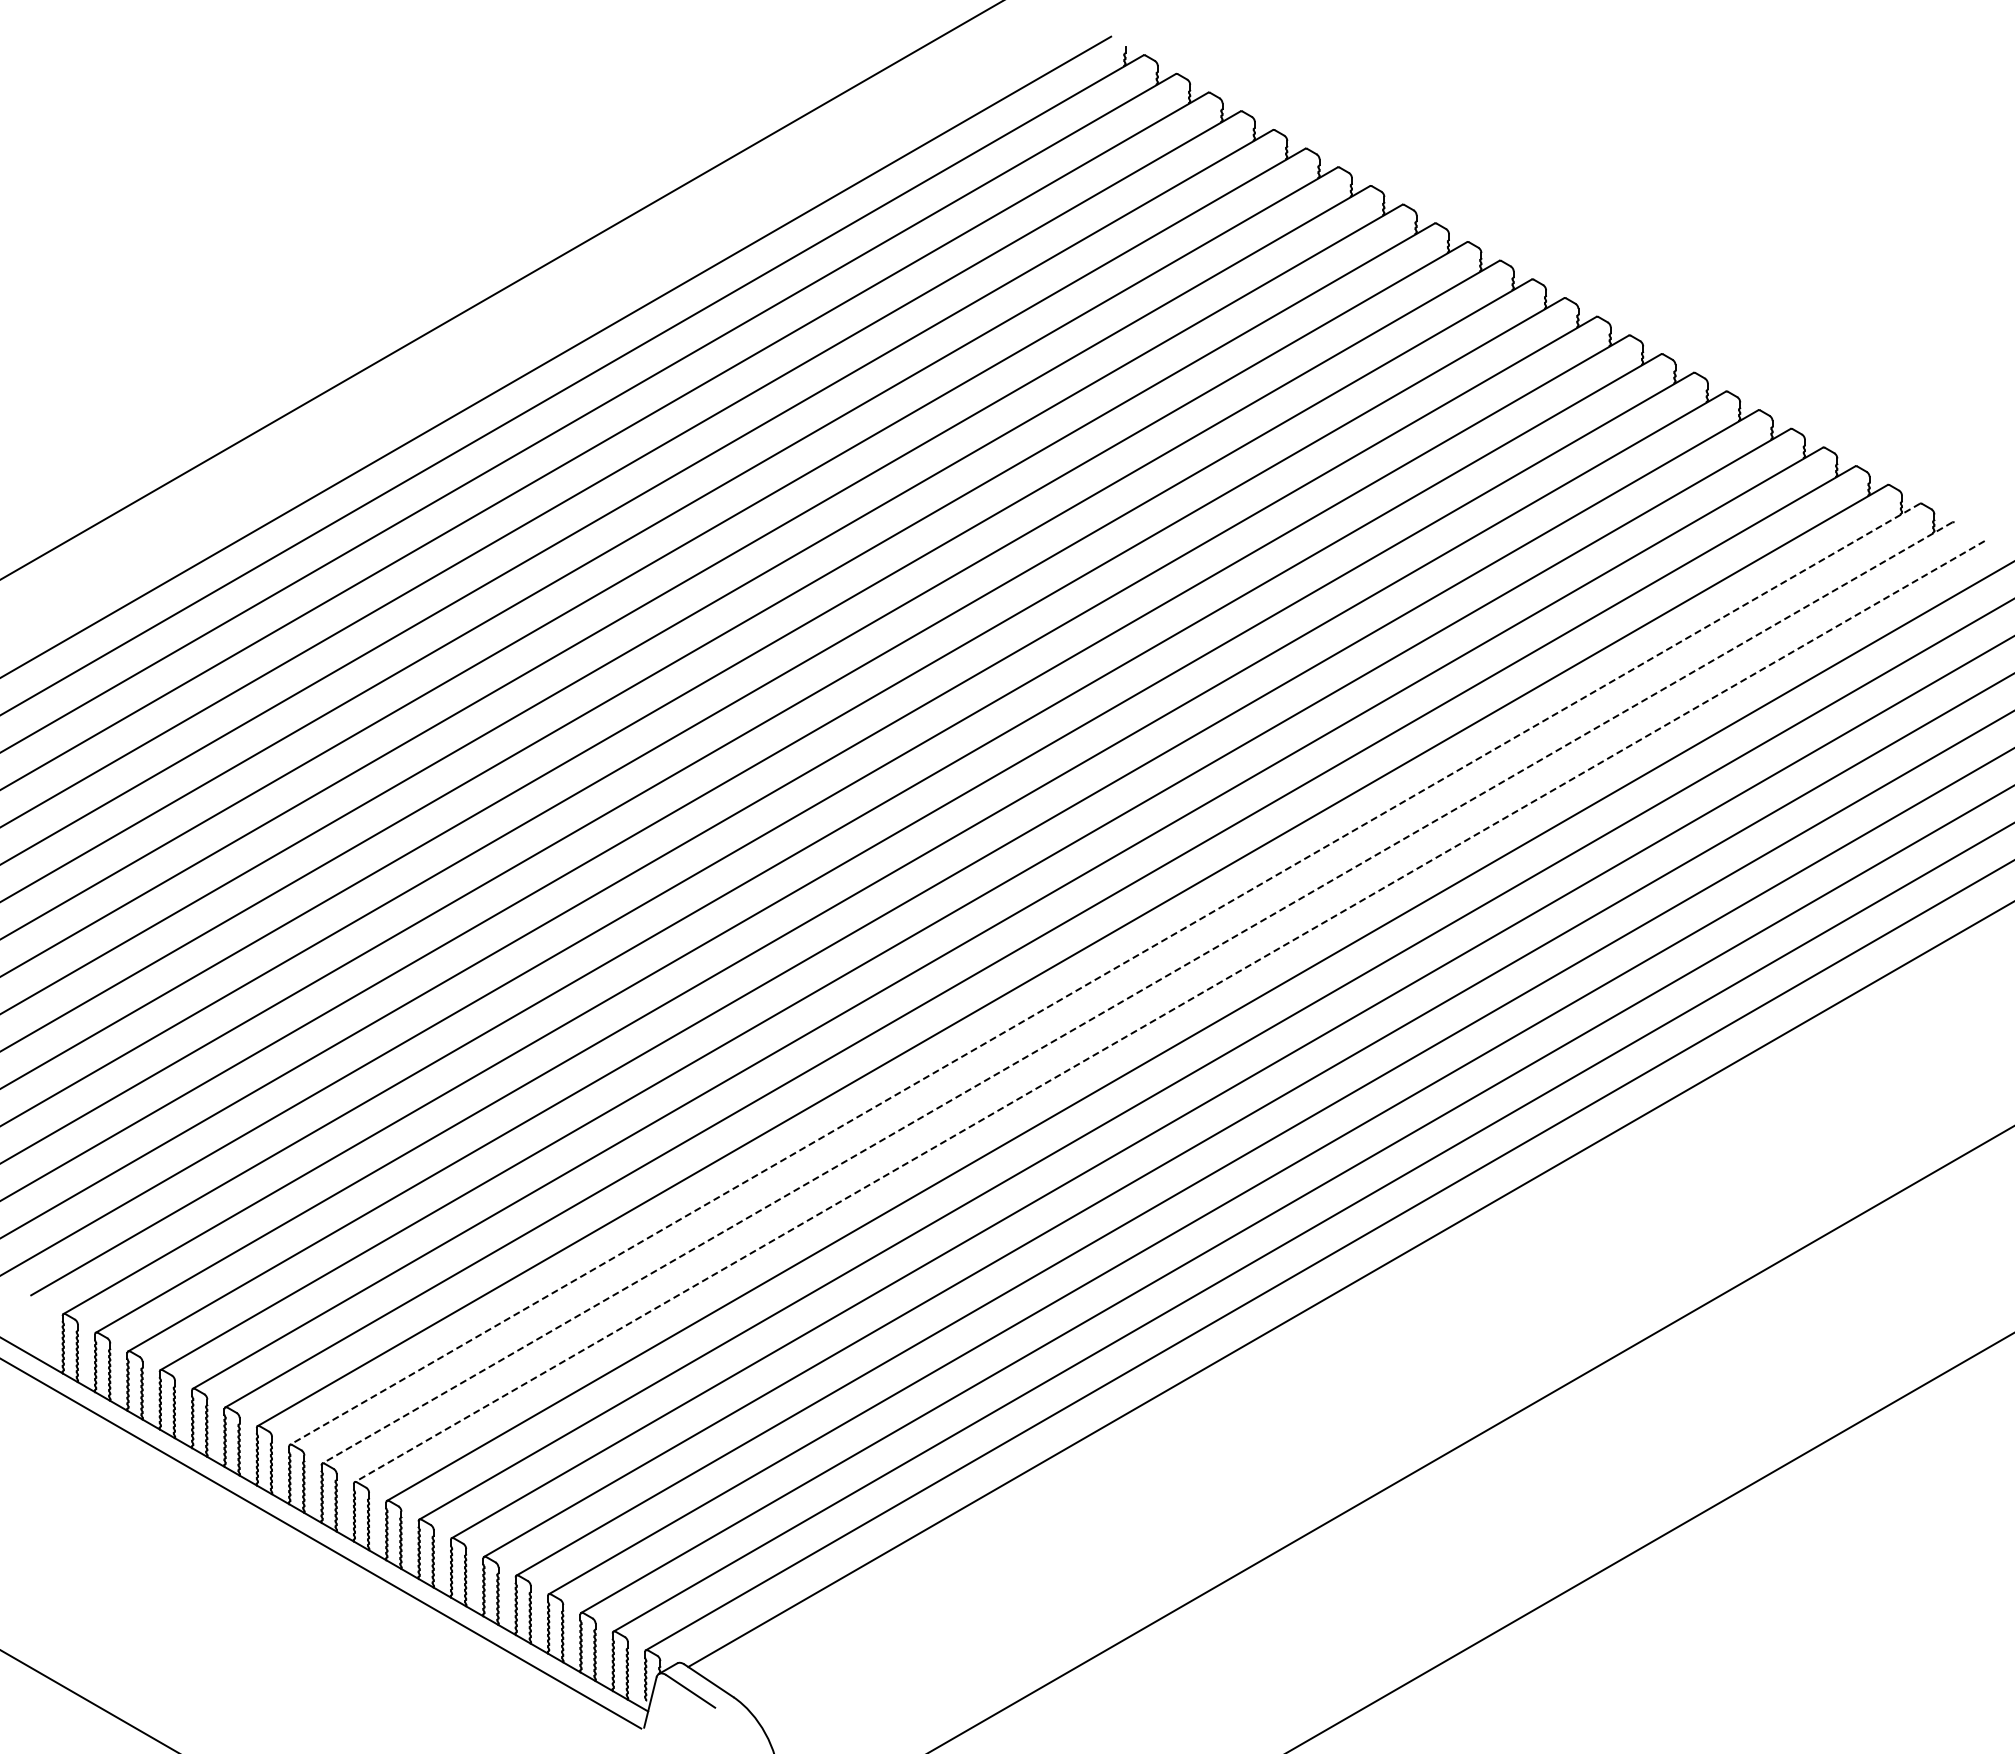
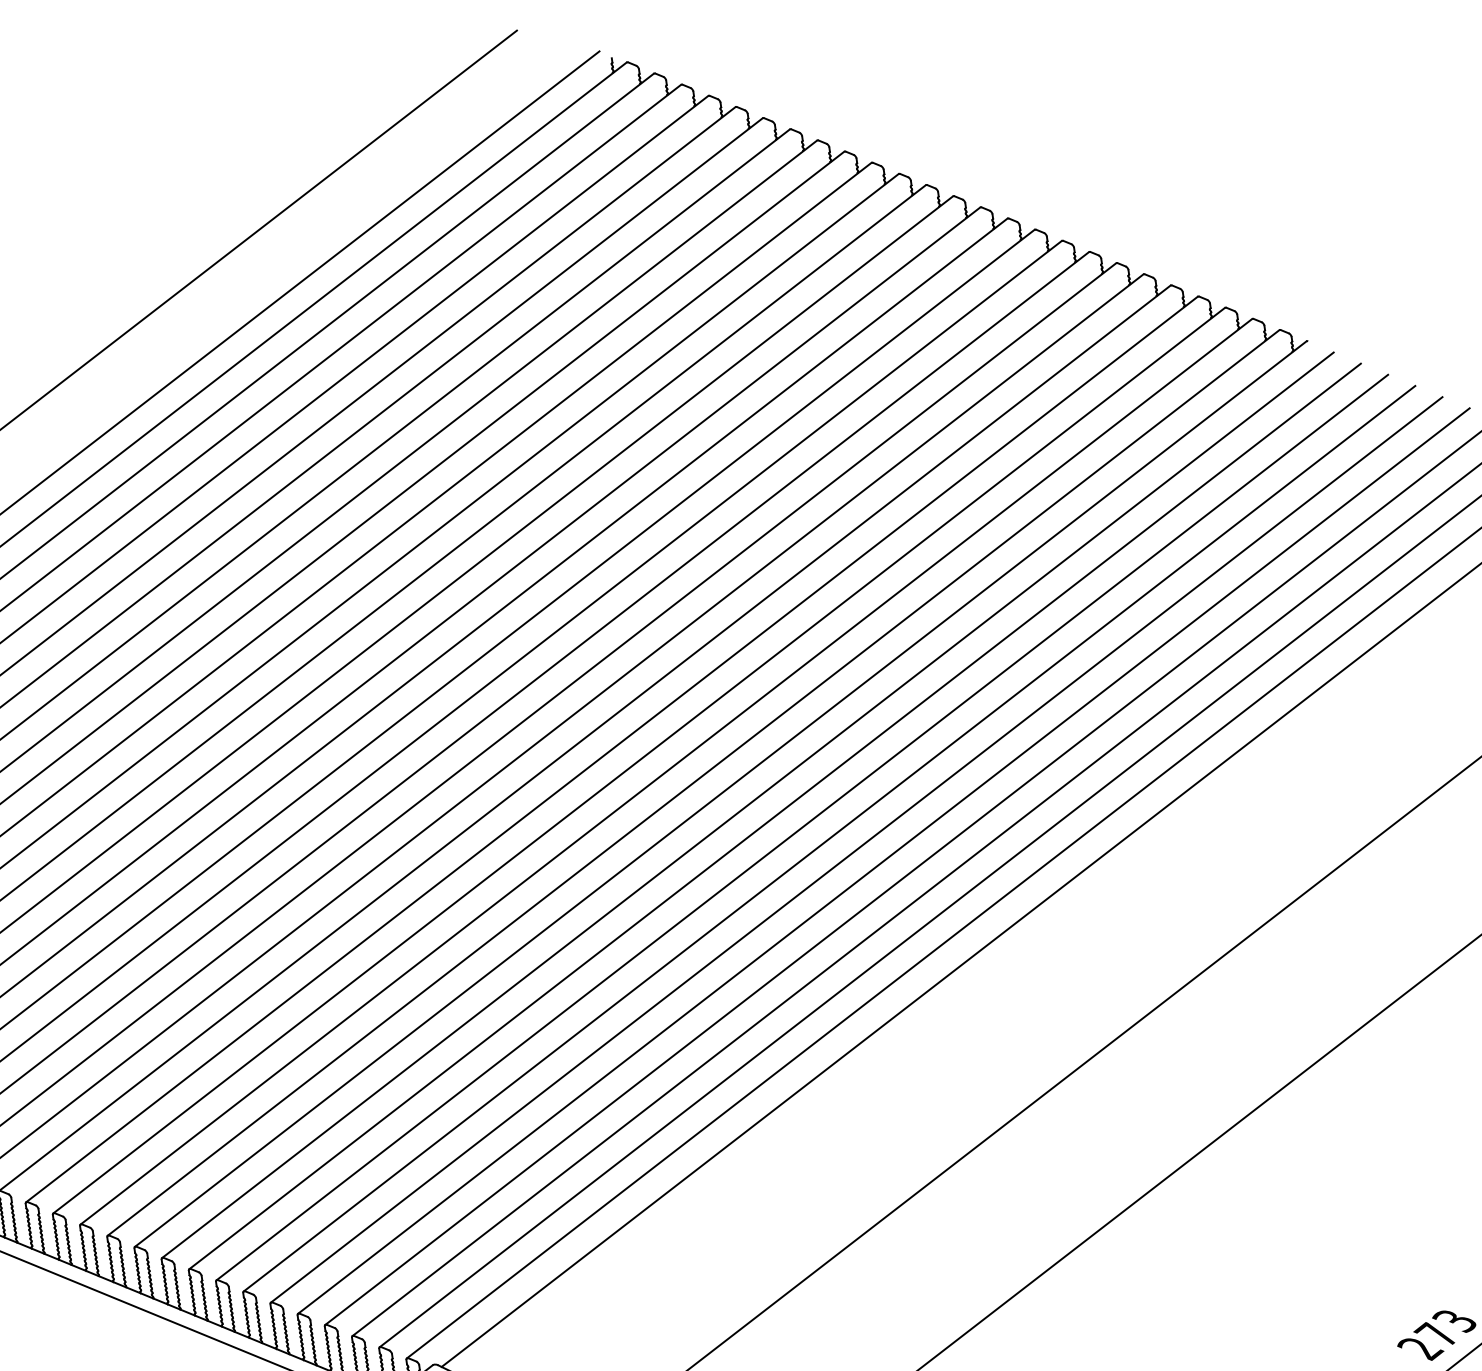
line: (1104, 974) -> (693, 783), dashed -> solid
line: (1136, 993) -> (720, 794), dashed -> solid
line: (1169, 1011) -> (747, 805), dashed -> solid

